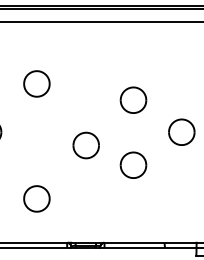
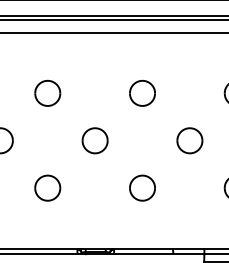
part: (133, 100) -> (142, 93), moved
part: (85, 145) -> (94, 140), moved
part: (133, 164) -> (142, 187), moved
part: (36, 198) -> (47, 187), moved

